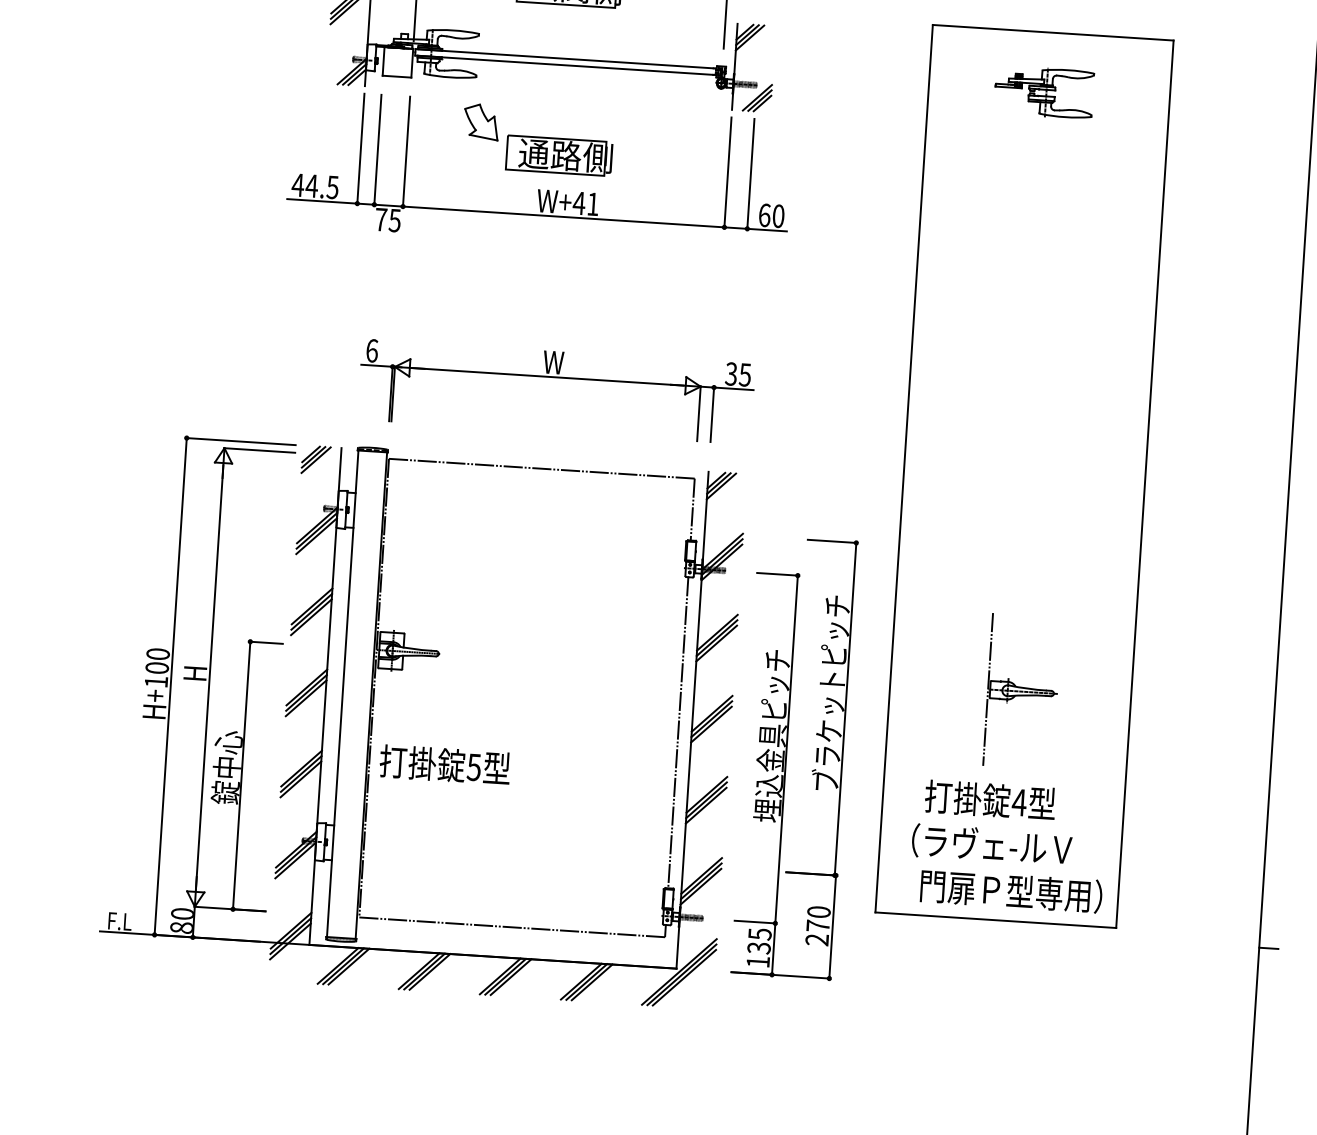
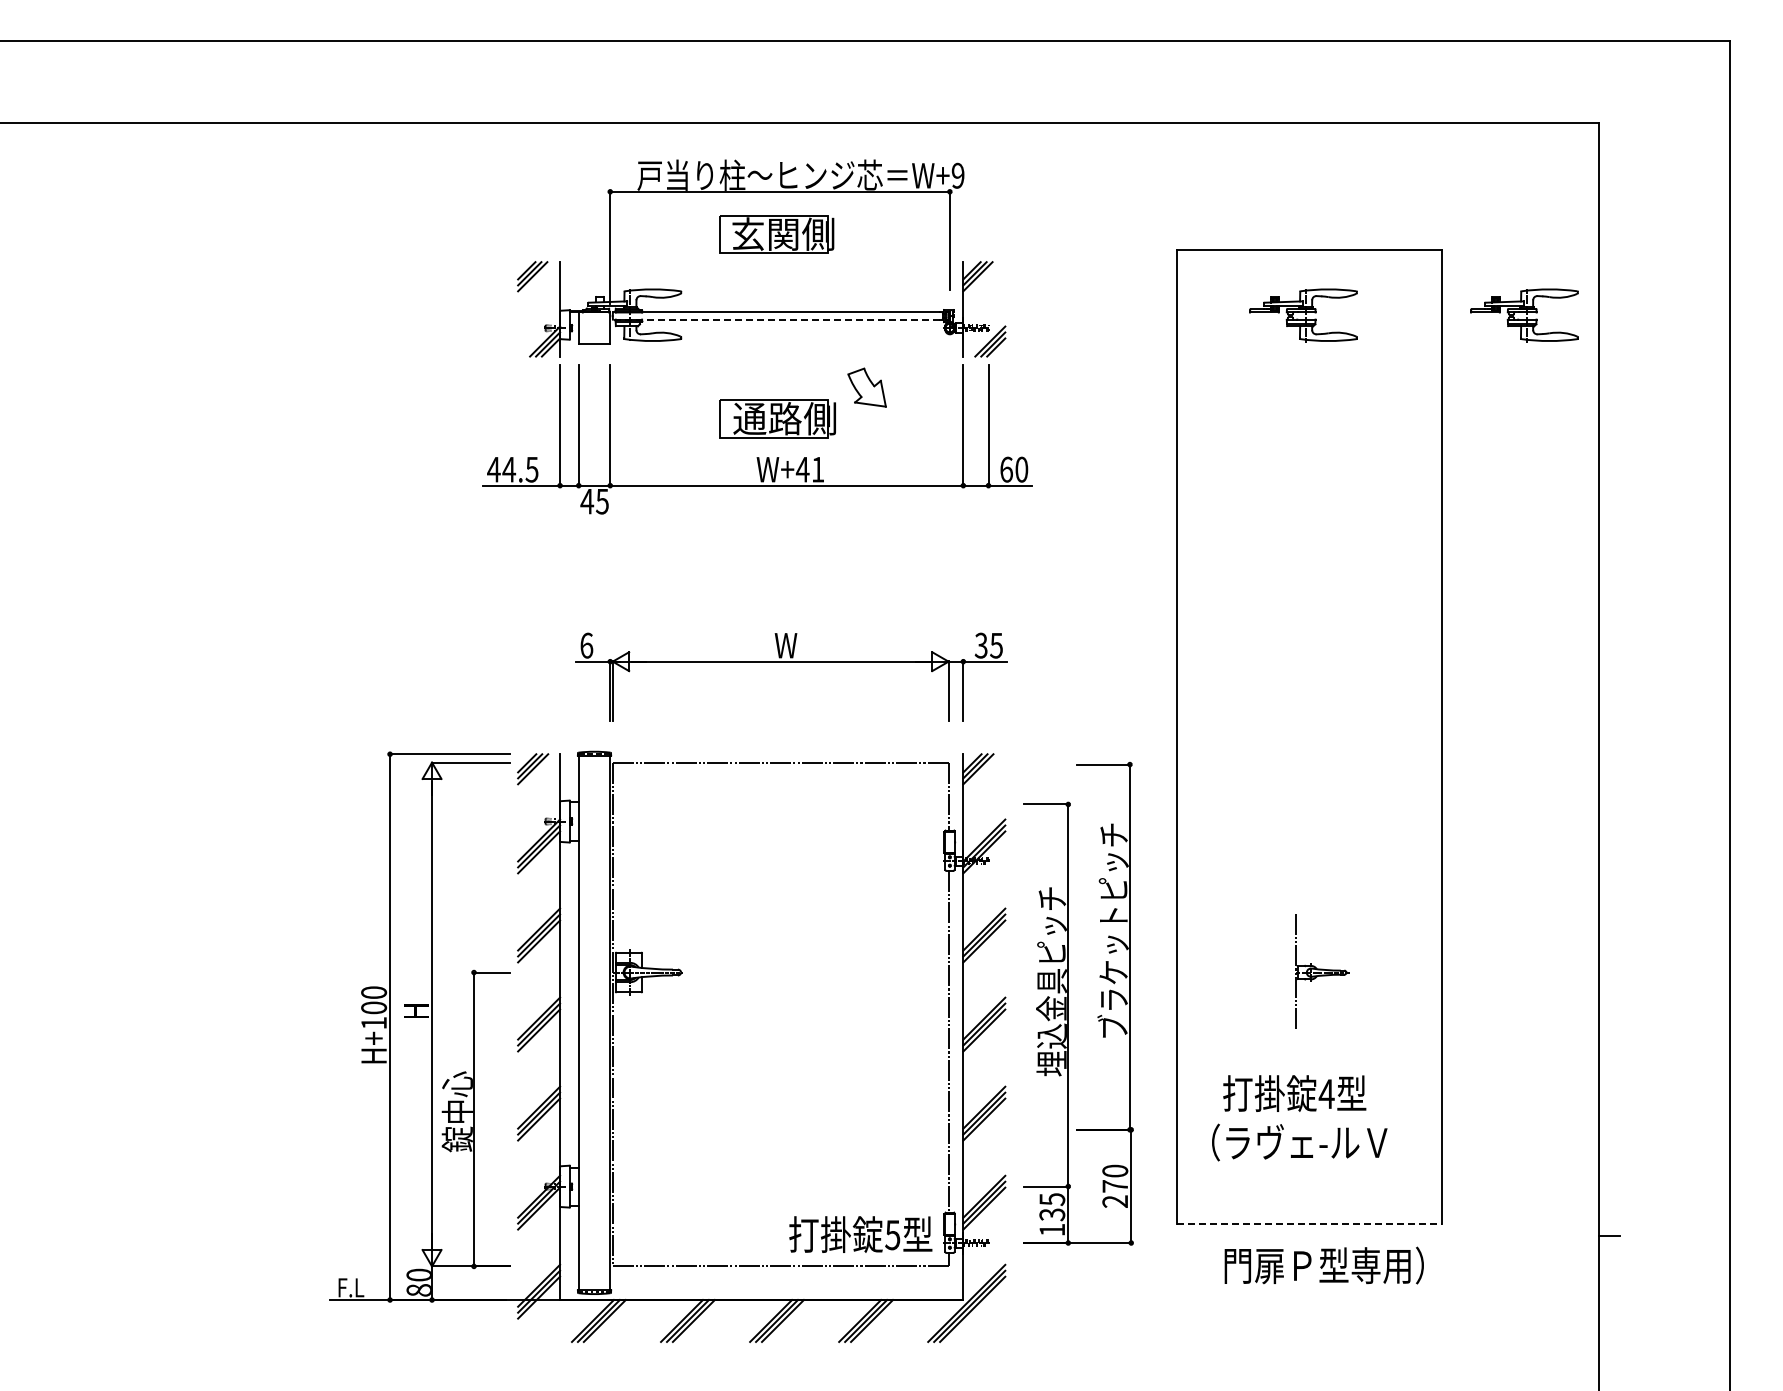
line: (564, 65) -> (776, 319), solid -> dashed
part: (1245, 105) -> (1524, 315), added
part: (480, 121) -> (866, 387), moved
text: (381, 219) -> (587, 501), 75 -> 45
part: (1022, 691) -> (1322, 972), size x0.7
part: (786, 756) -> (1068, 1003), moved
text: (444, 764) -> (860, 1234), moved
text: (1010, 891) -> (1323, 1265), moved
line: (996, 920) -> (1309, 1224), solid -> dashed

